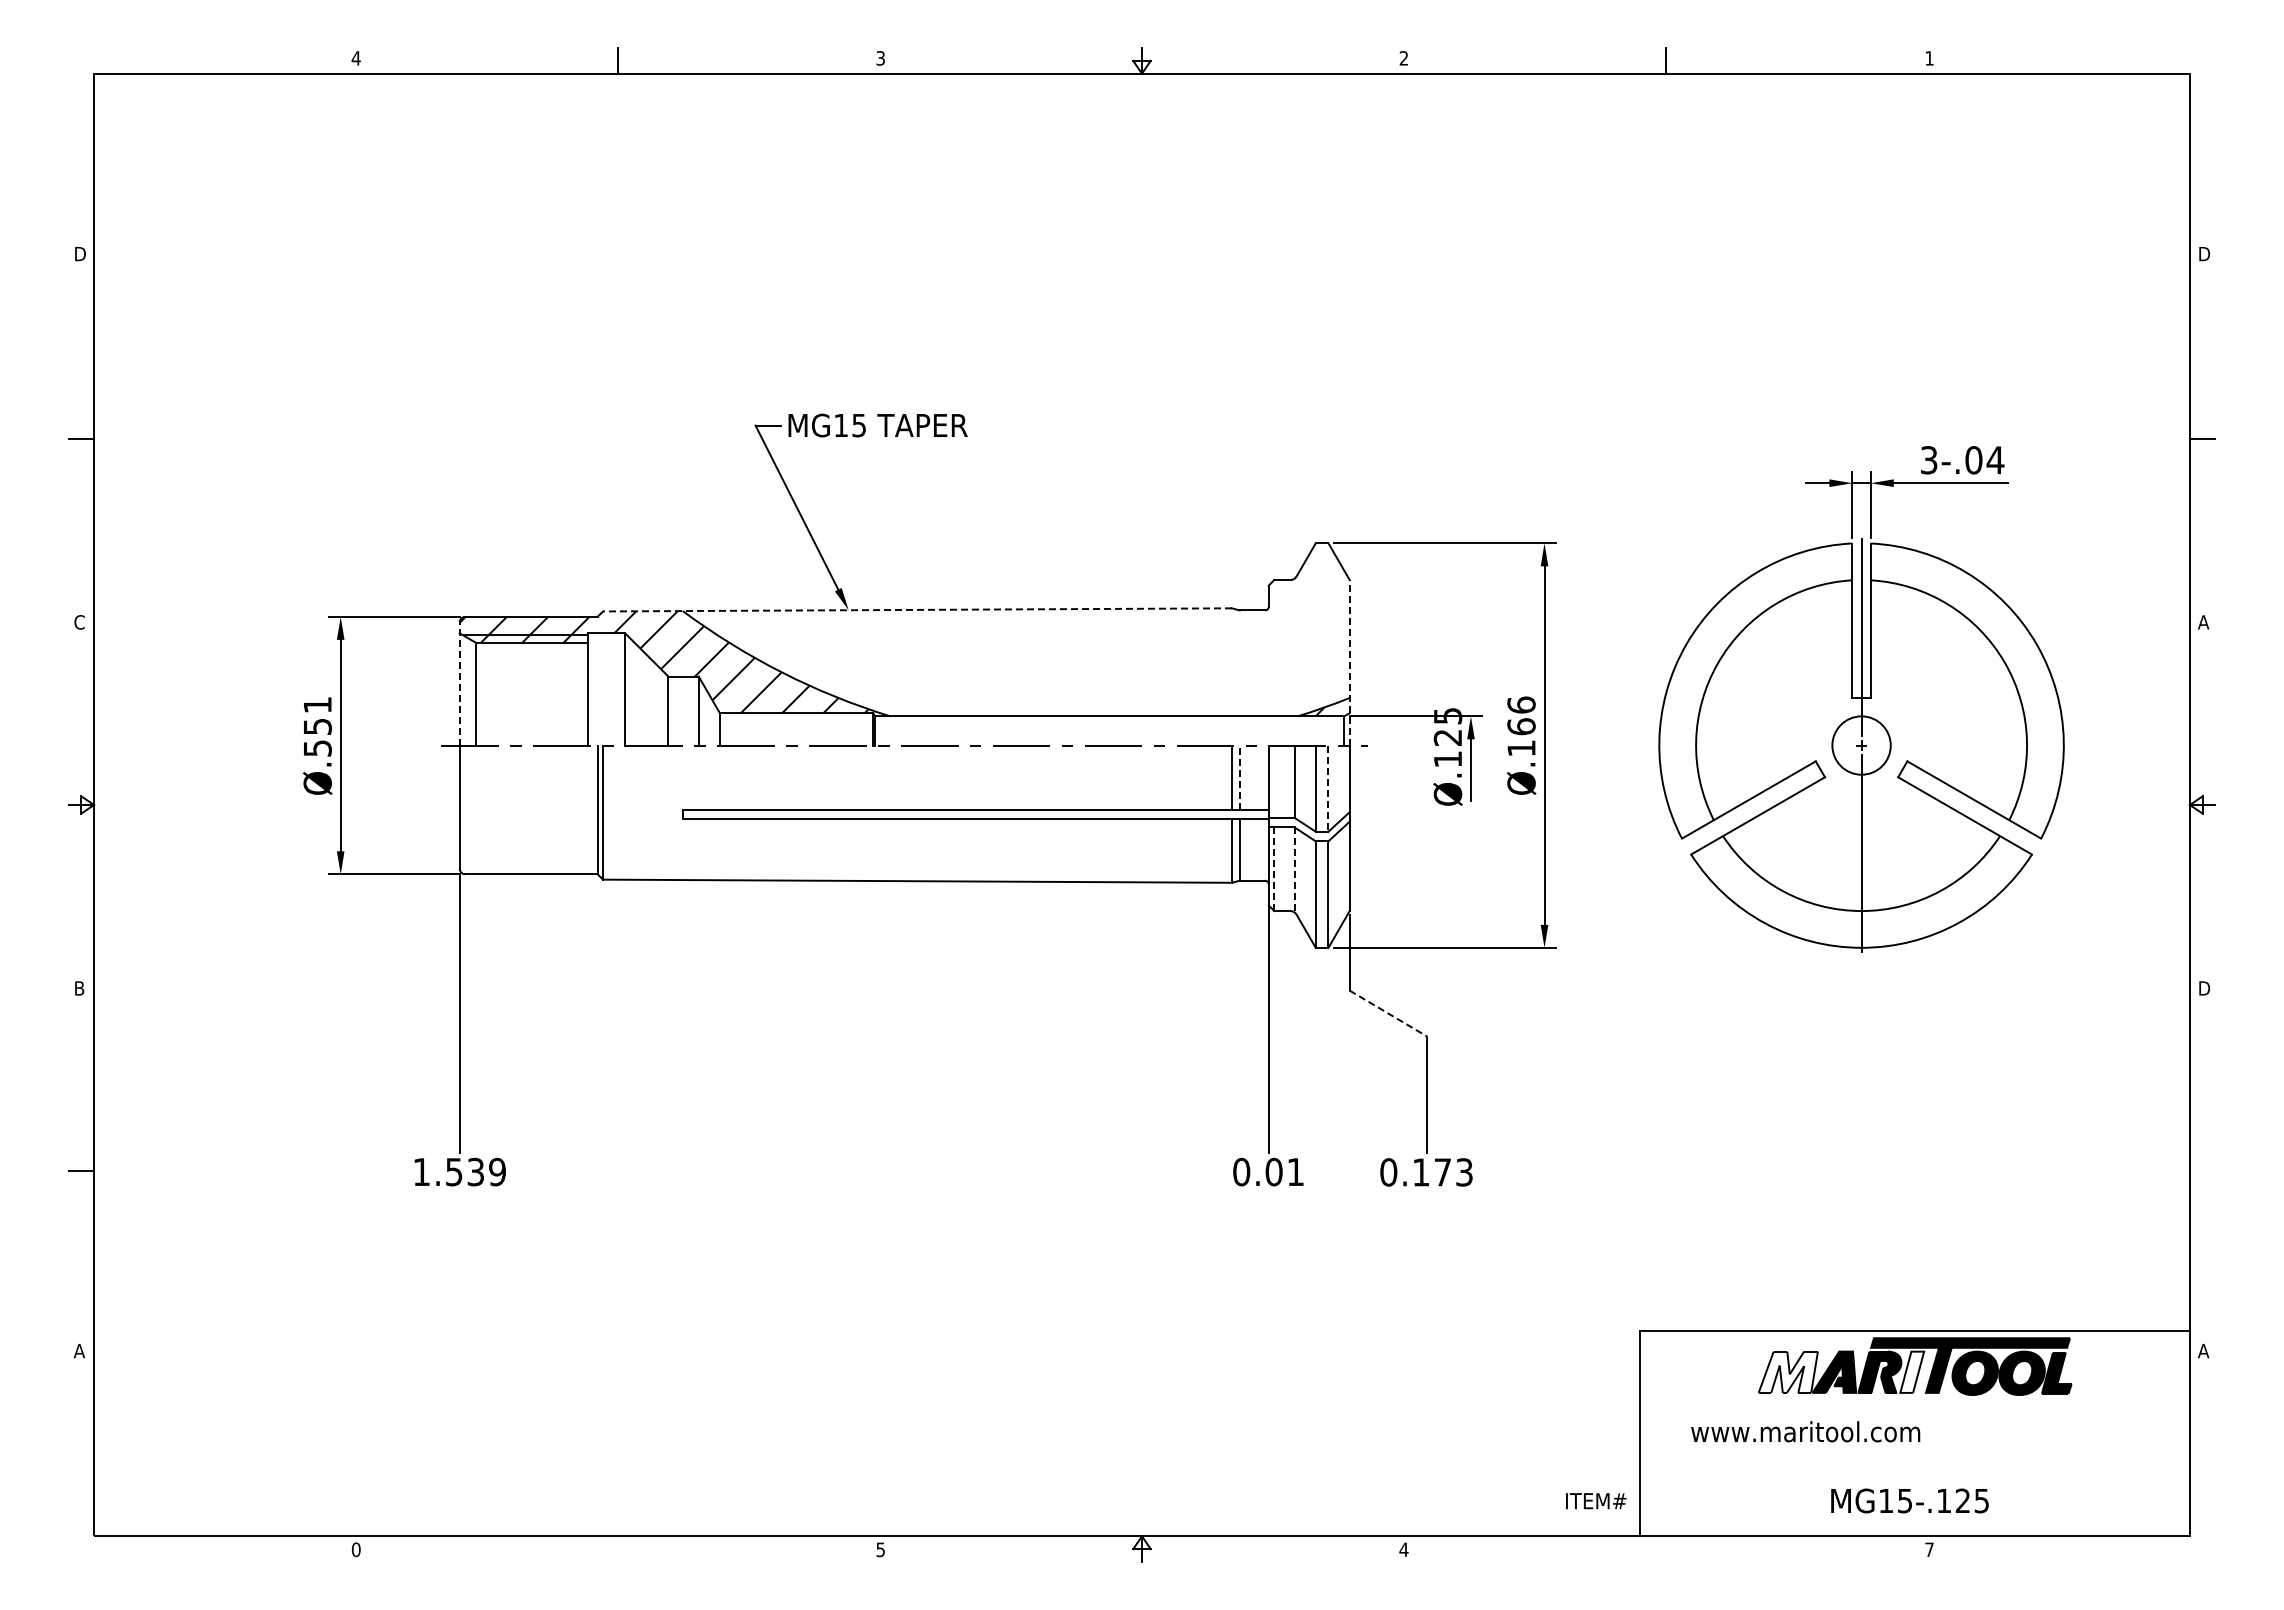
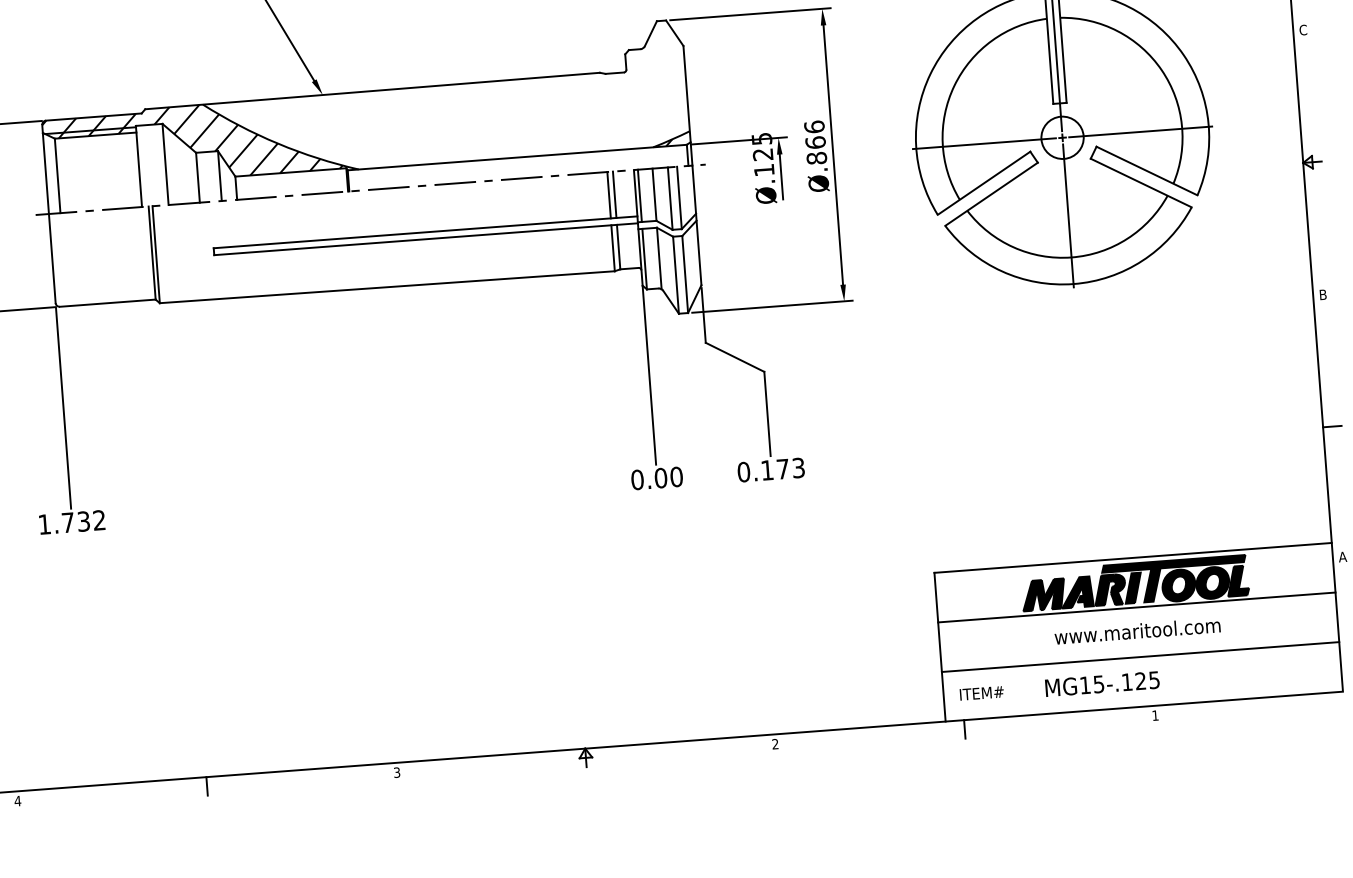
line: (917, 609) -> (372, 90), dashed -> solid
text: (2203, 622) -> (1303, 30), A -> C
line: (1349, 662) -> (687, 105), dashed -> solid
line: (459, 683) -> (45, 169), dashed -> solid
line: (1753, 745) -> (984, 143), added
line: (1969, 745) -> (1140, 131), added
text: (1521, 748) -> (816, 158), Ø.166 -> Ø.866
line: (1239, 777) -> (614, 194), dashed -> solid
line: (1274, 781) -> (640, 195), added
line: (1328, 789) -> (679, 198), dashed -> solid
line: (1274, 869) -> (644, 259), dashed -> solid
line: (1294, 869) -> (659, 258), dashed -> solid
text: (2205, 988) -> (1324, 294), D -> B
line: (1388, 1013) -> (735, 357), dashed -> solid
line: (2202, 1170) -> (1332, 426), added
text: (1295, 1171) -> (676, 476), 0.01 -> 0.00
text: (475, 1172) -> (83, 521), 1.539 -> 1.732
fill: (1787, 1371) -> (1043, 594), added
fill: (1912, 1371) -> (1133, 587), added
line: (1914, 1399) -> (1136, 607), added
text: (1805, 1431) -> (1137, 630), moved
line: (1914, 1467) -> (1140, 656), added
text: (1909, 1500) -> (1102, 683), moved
text: (1596, 1501) -> (982, 693), moved
line: (618, 1548) -> (207, 785), added
line: (1665, 1548) -> (964, 729), added
text: (355, 1549) -> (17, 800), 0 -> 4
text: (880, 1549) -> (396, 772), 5 -> 3
text: (1403, 1549) -> (775, 744), 4 -> 2
text: (1929, 1549) -> (1155, 715), 7 -> 1

